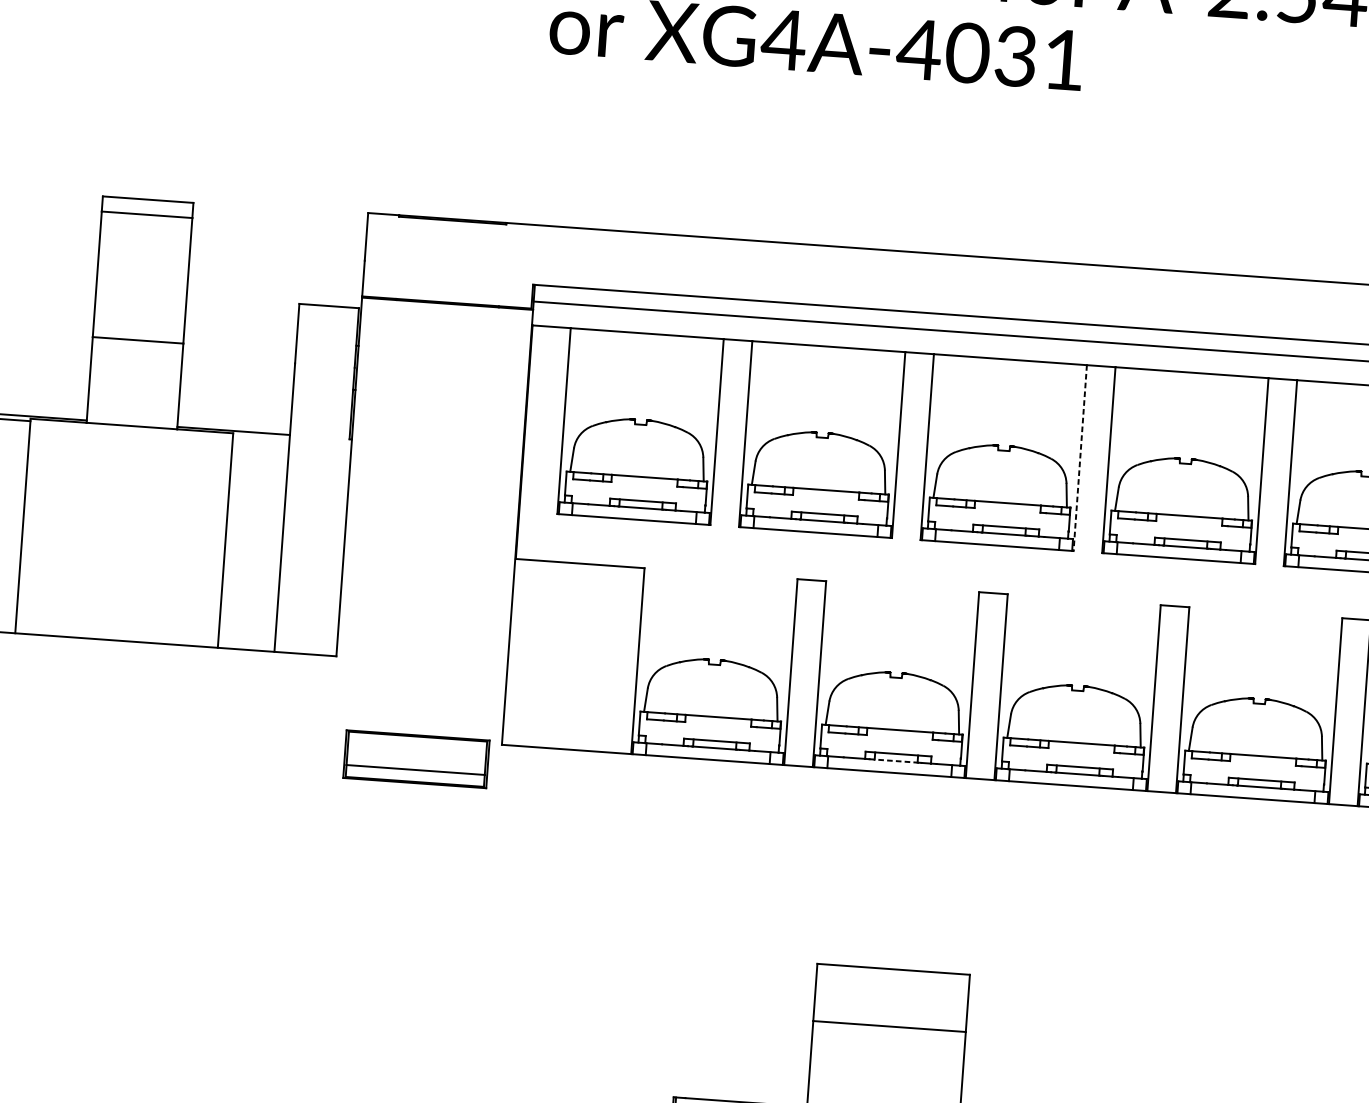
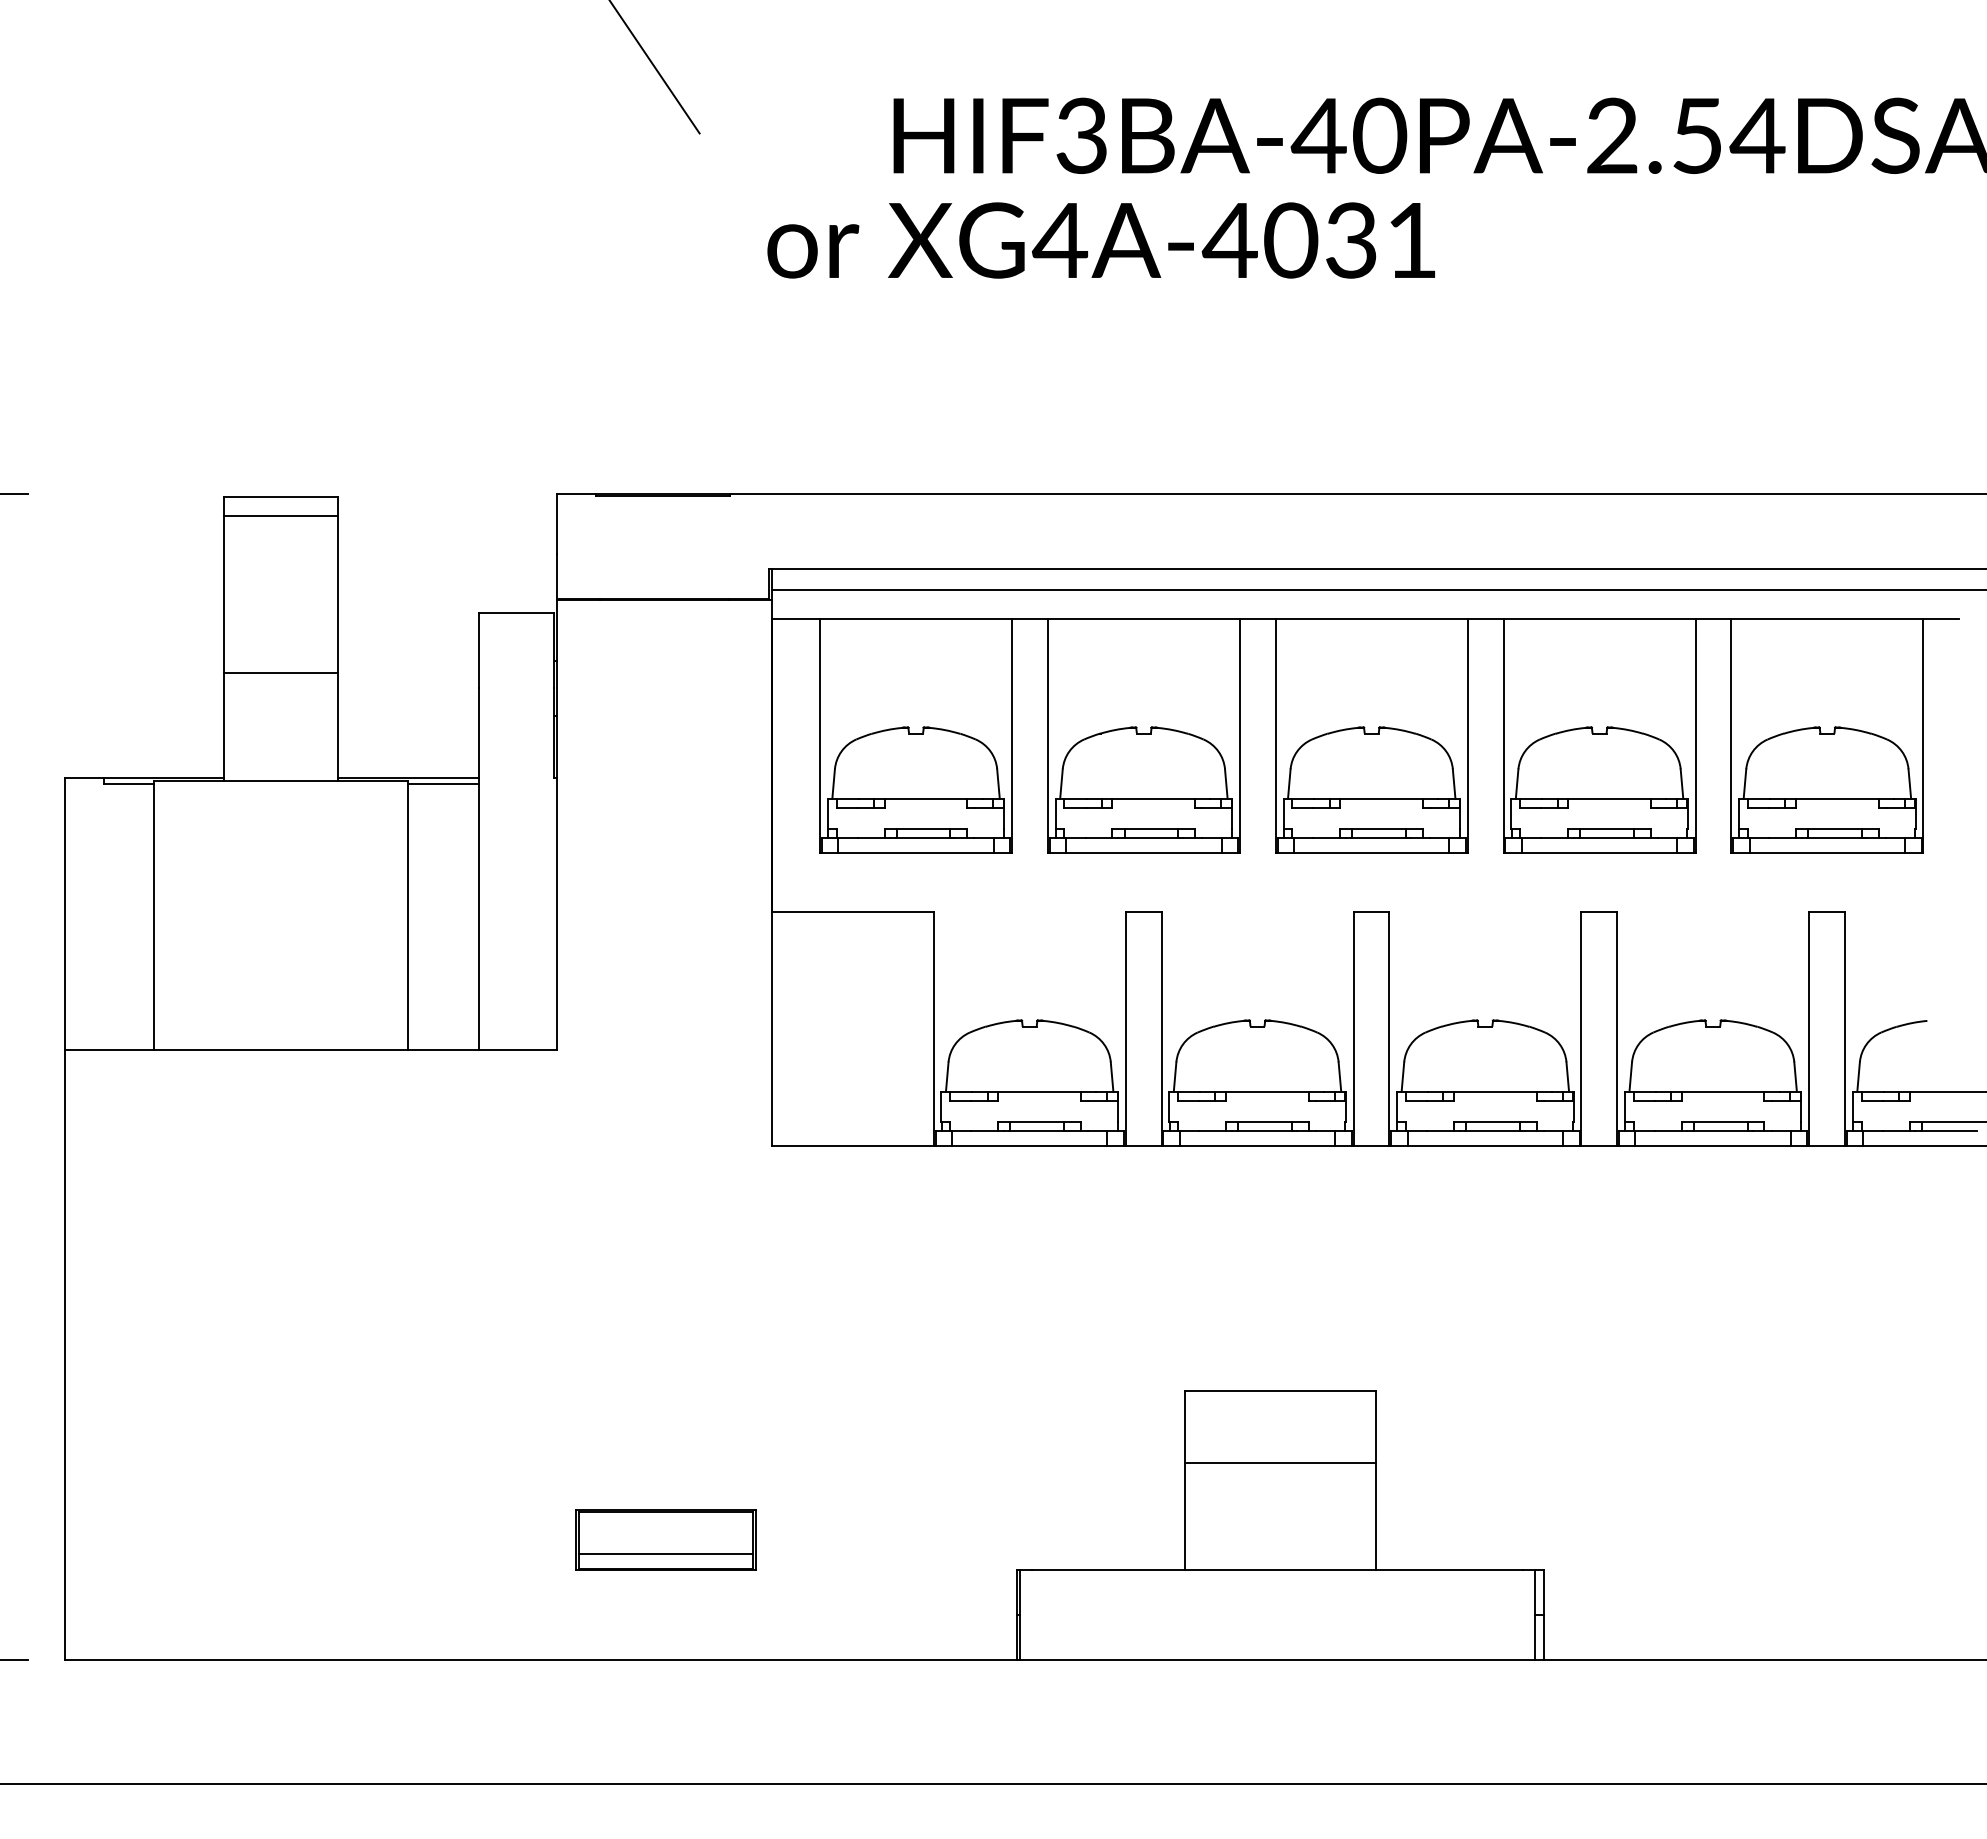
line: (261, 437) -> (443, 783), added
line: (1080, 458) -> (1467, 736), dashed -> solid
part: (416, 758) -> (665, 1539), moved
line: (895, 760) -> (1264, 1130), dashed -> solid

